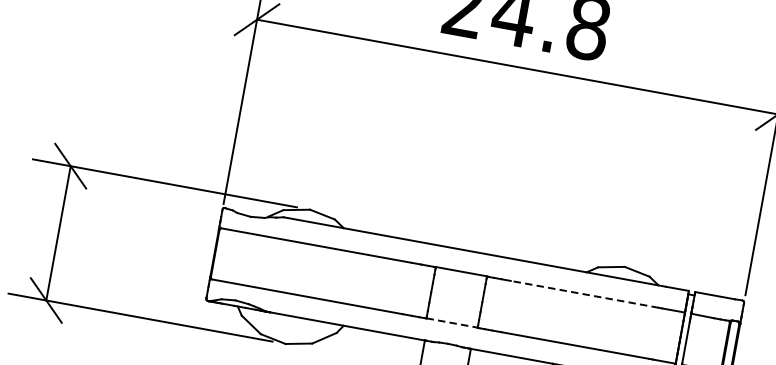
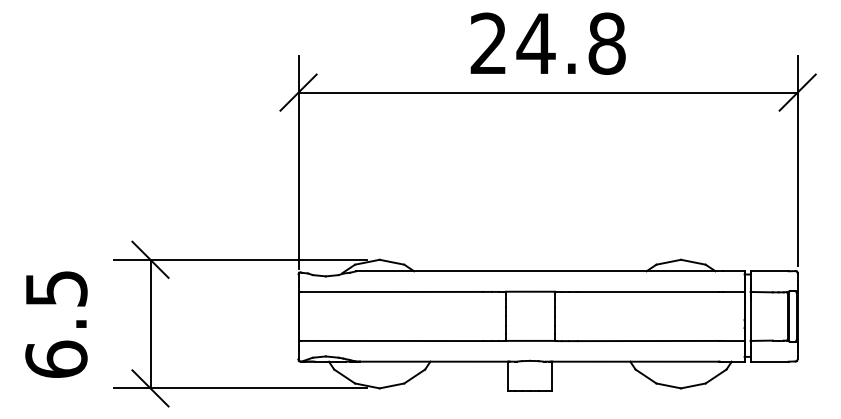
line: (584, 294) -> (648, 292), dashed -> solid
line: (452, 322) -> (530, 340), dashed -> solid

